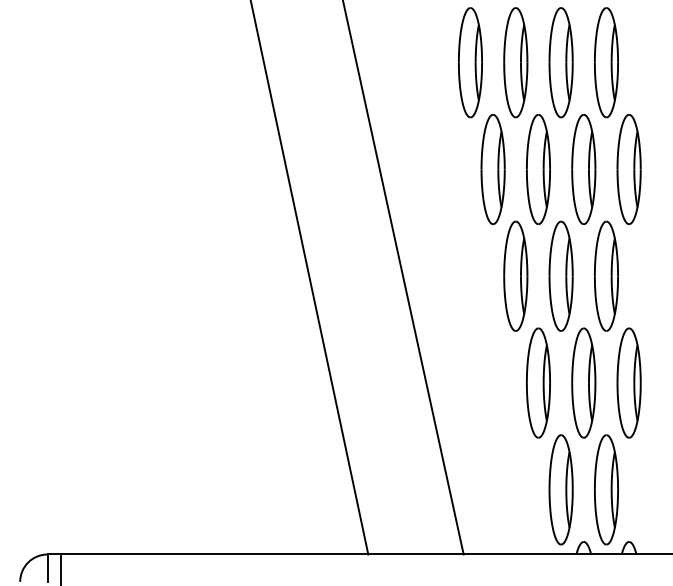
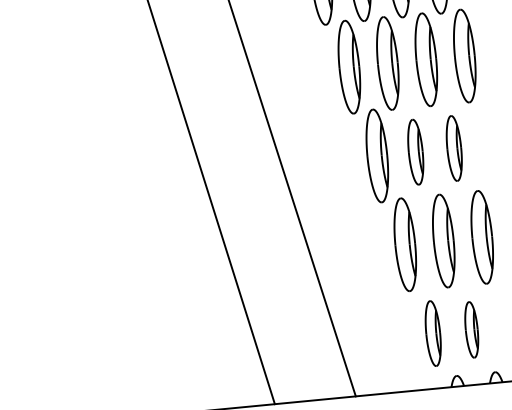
part: (560, 275) -> (415, 151), size x0.7
part: (606, 275) -> (454, 147), size x0.7
part: (560, 489) -> (432, 333), size x0.7
part: (606, 489) -> (471, 329), size x0.6

